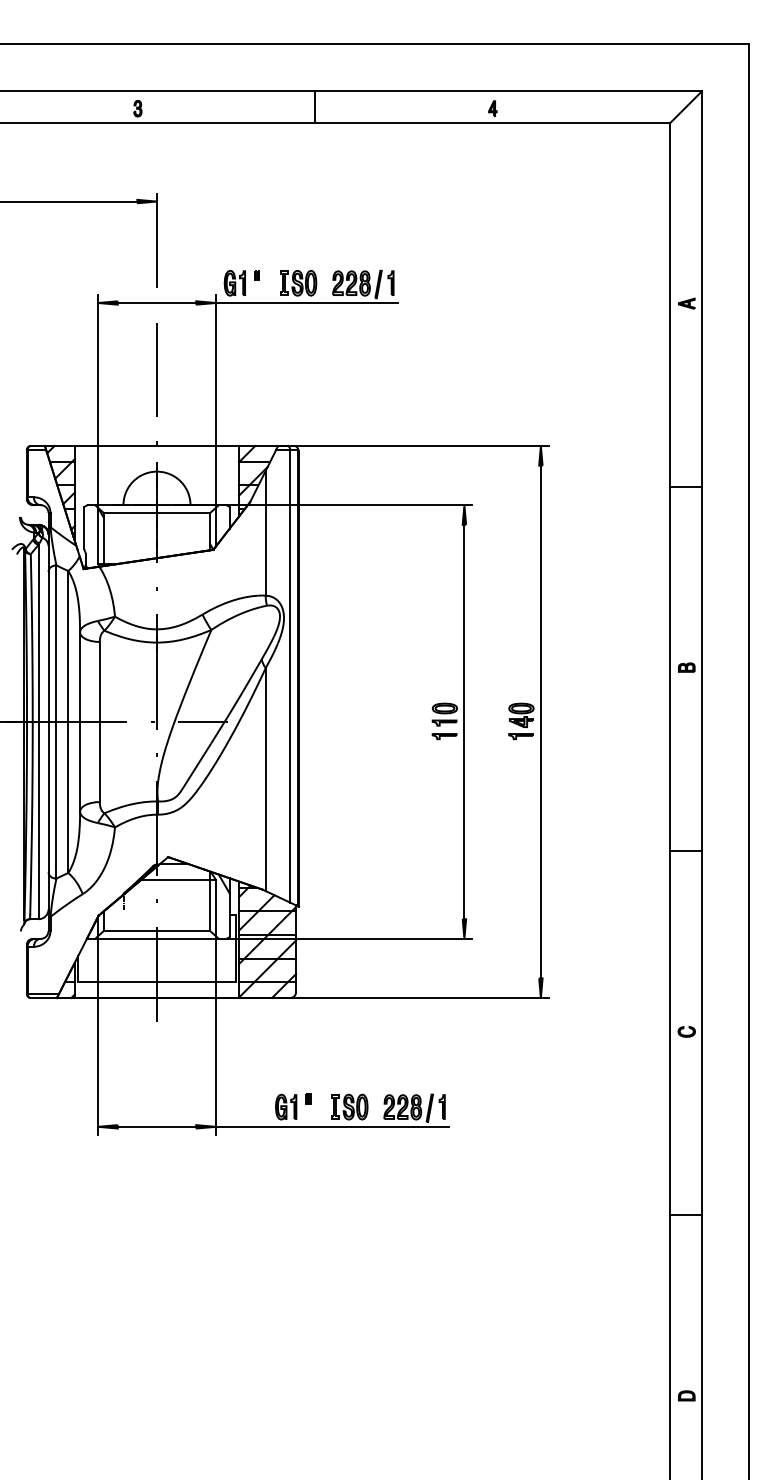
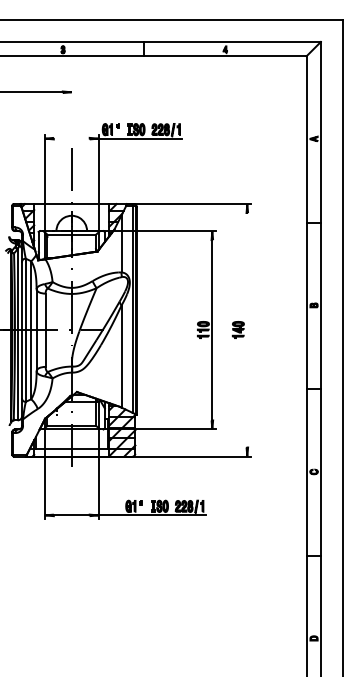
line: (156, 239) -> (71, 109), removed
line: (156, 302) -> (71, 138), removed
line: (541, 722) -> (247, 330), removed

